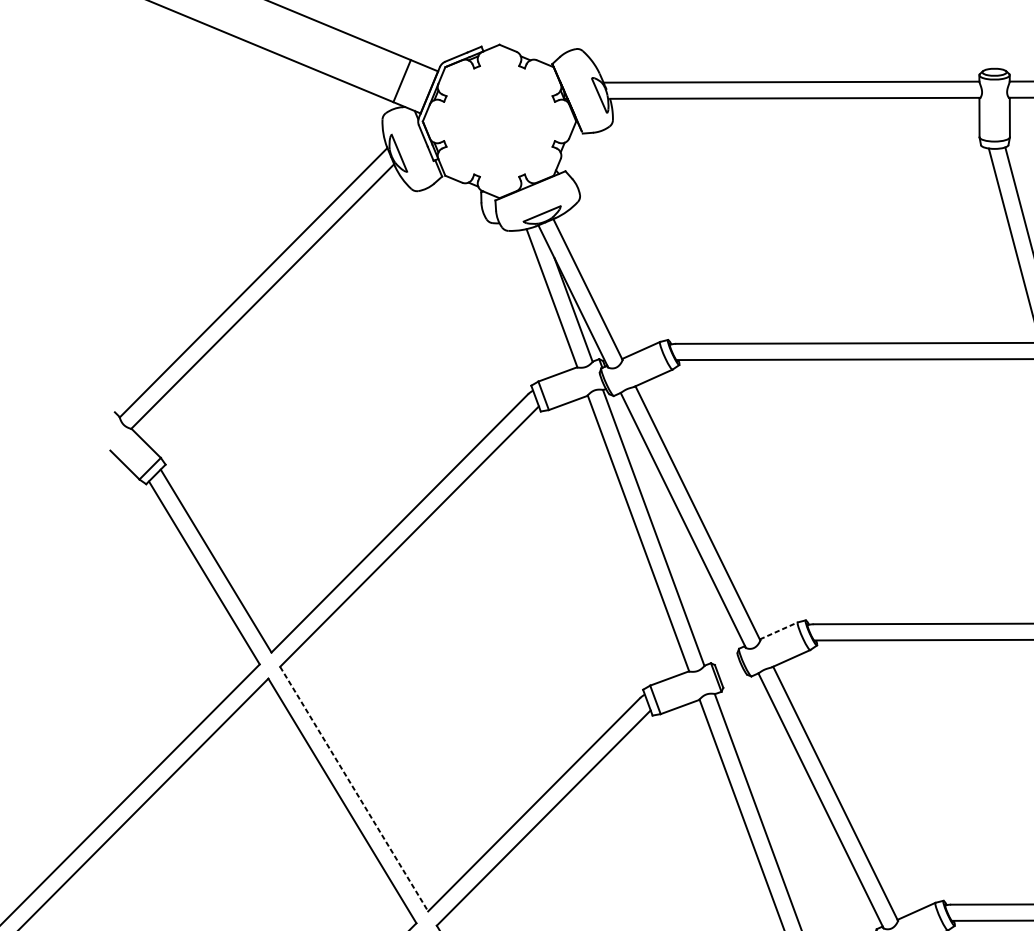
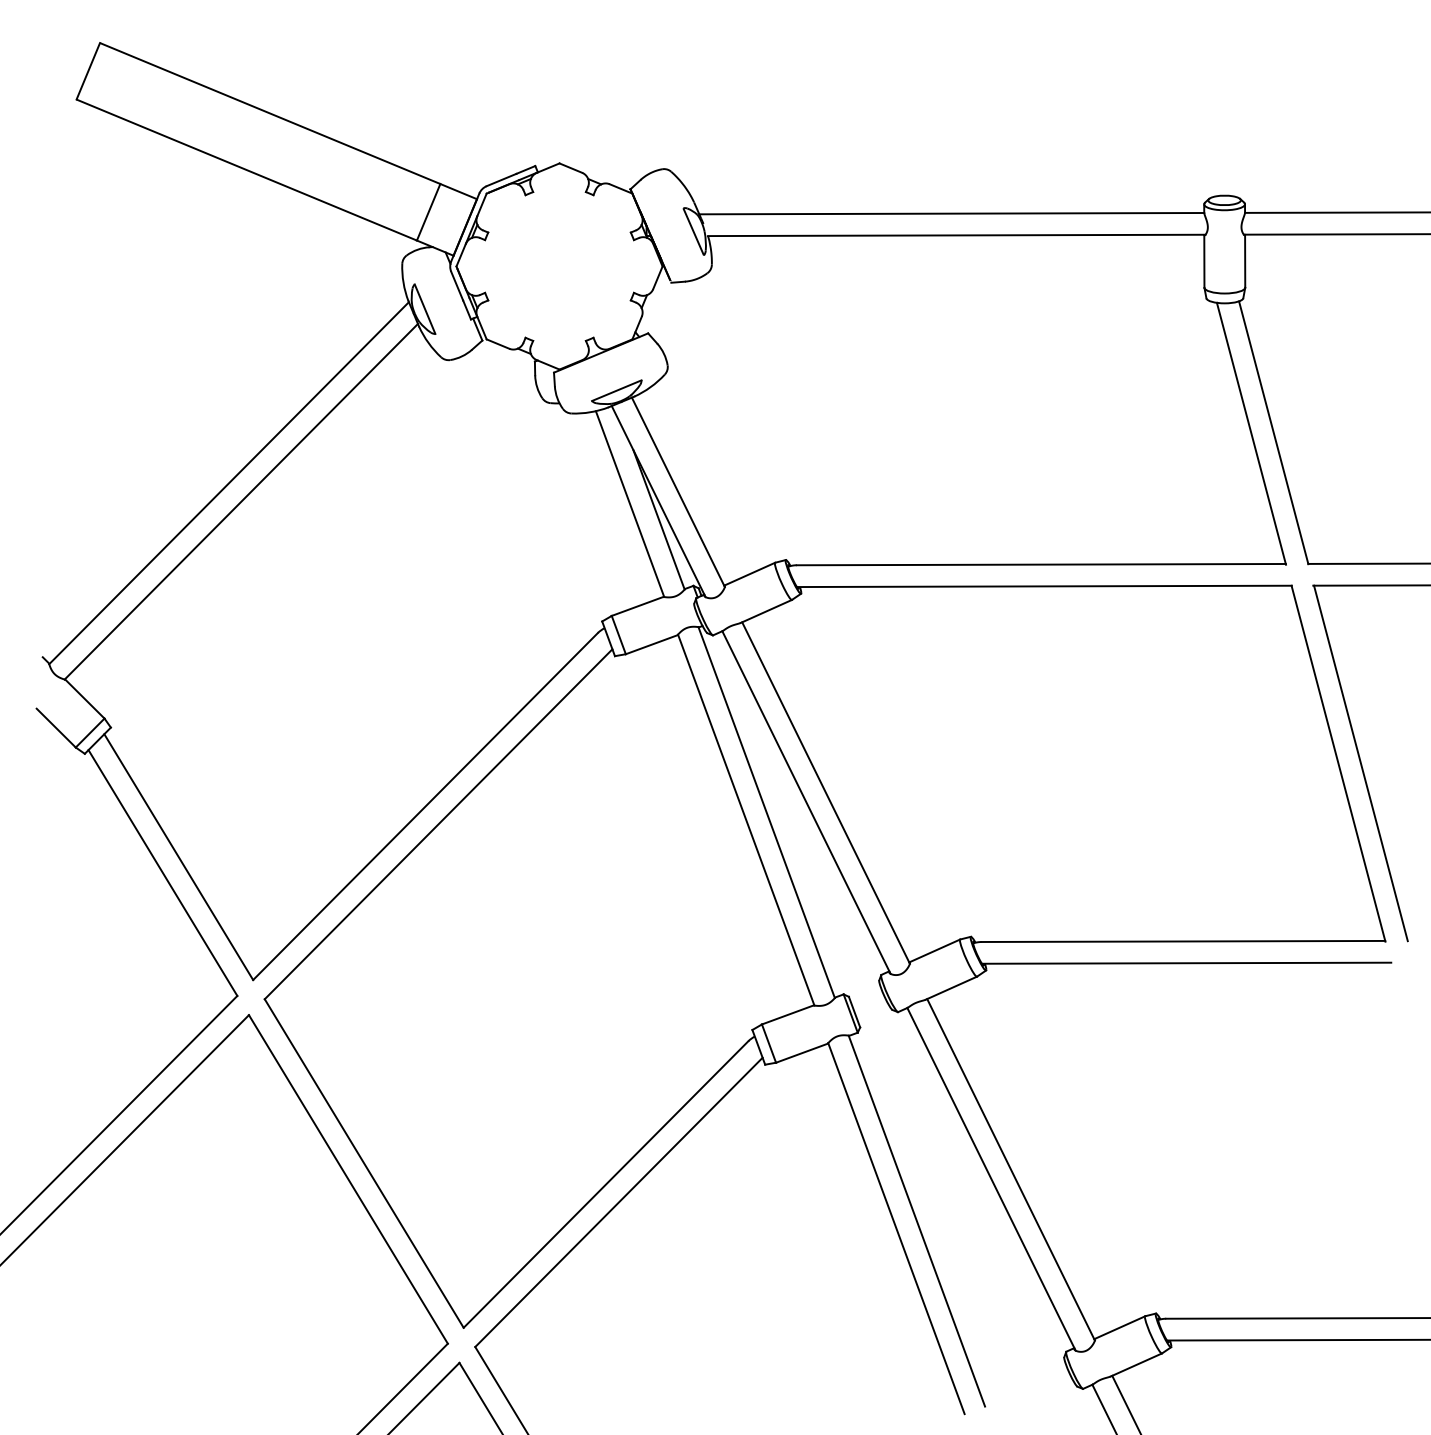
line: (778, 630) -> (934, 950), dashed -> solid
line: (354, 789) -> (364, 1163), dashed -> solid

